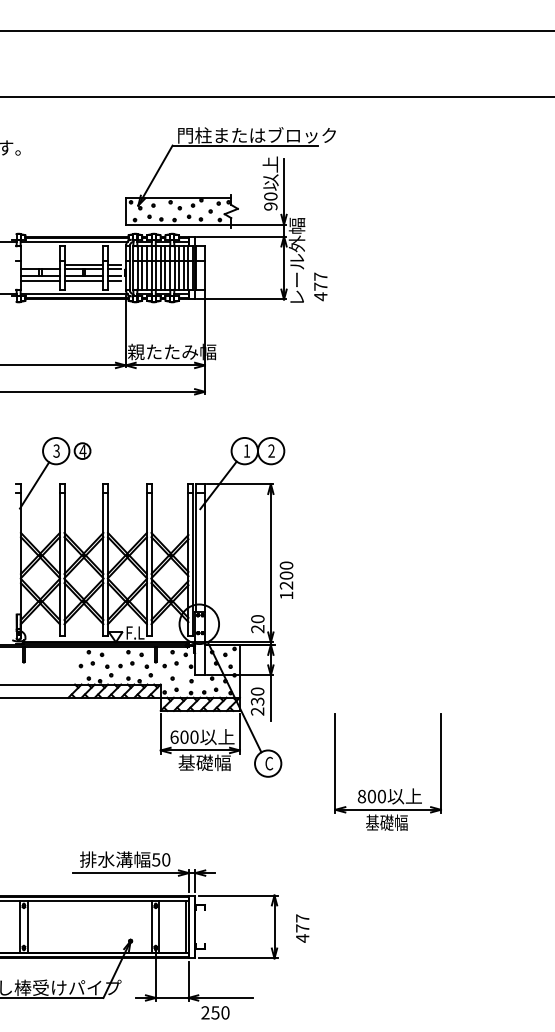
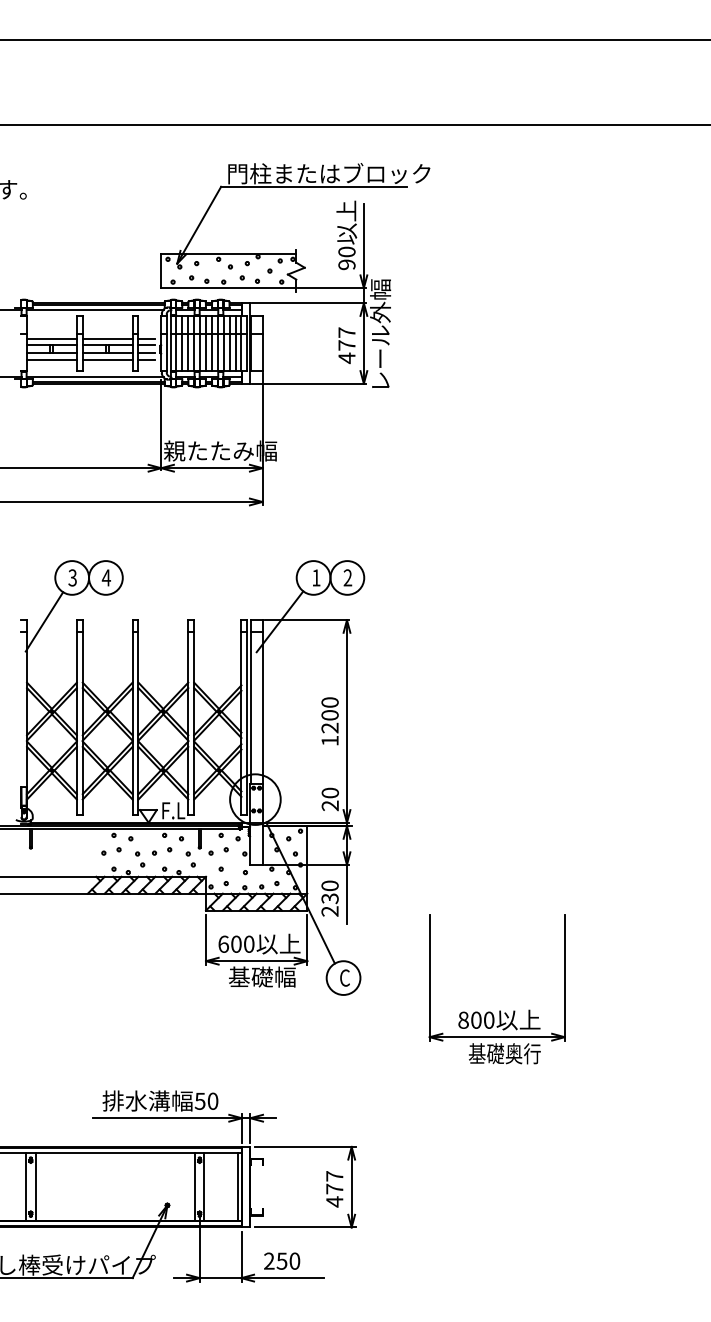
line: (40, 264) -> (51, 339), added
text: (320, 286) -> (346, 345), moved
circle: (82, 450) -> (105, 577), size x1.67
text: (286, 580) -> (329, 721), moved
text: (407, 822) -> (522, 1053), 基礎幅 -> 基礎奥行
text: (302, 928) -> (334, 1189), moved
text: (215, 1012) -> (282, 1260), moved

